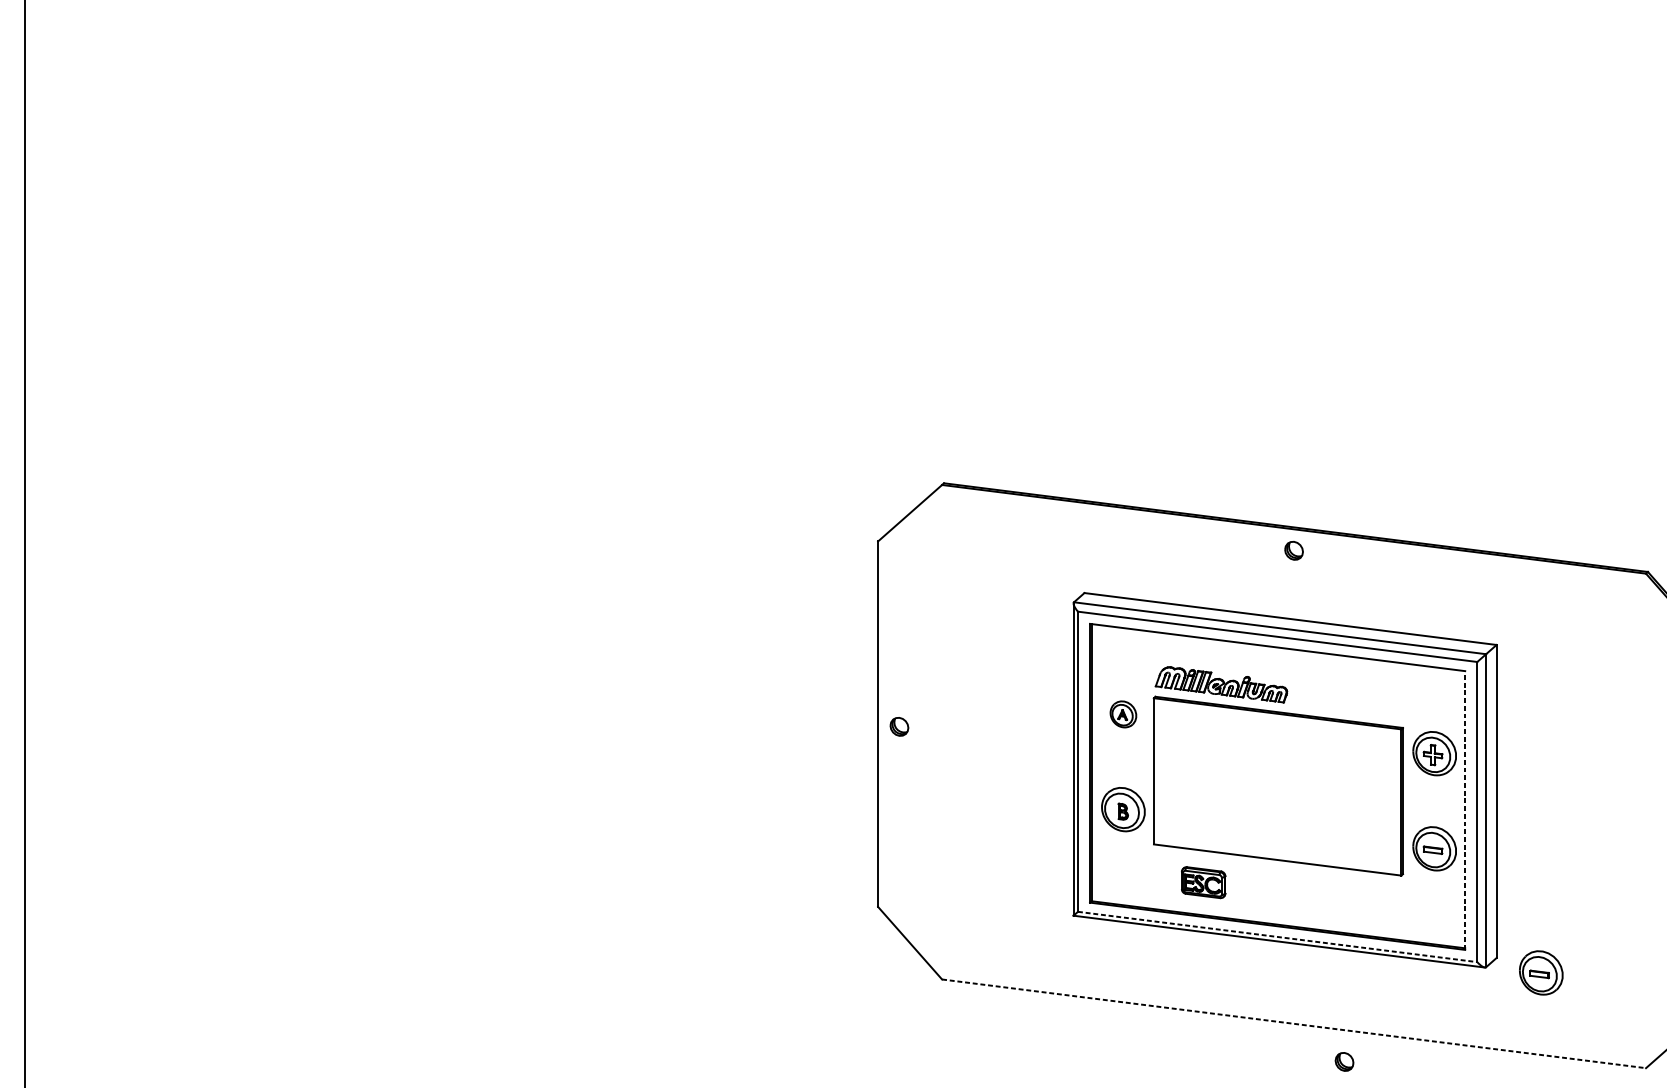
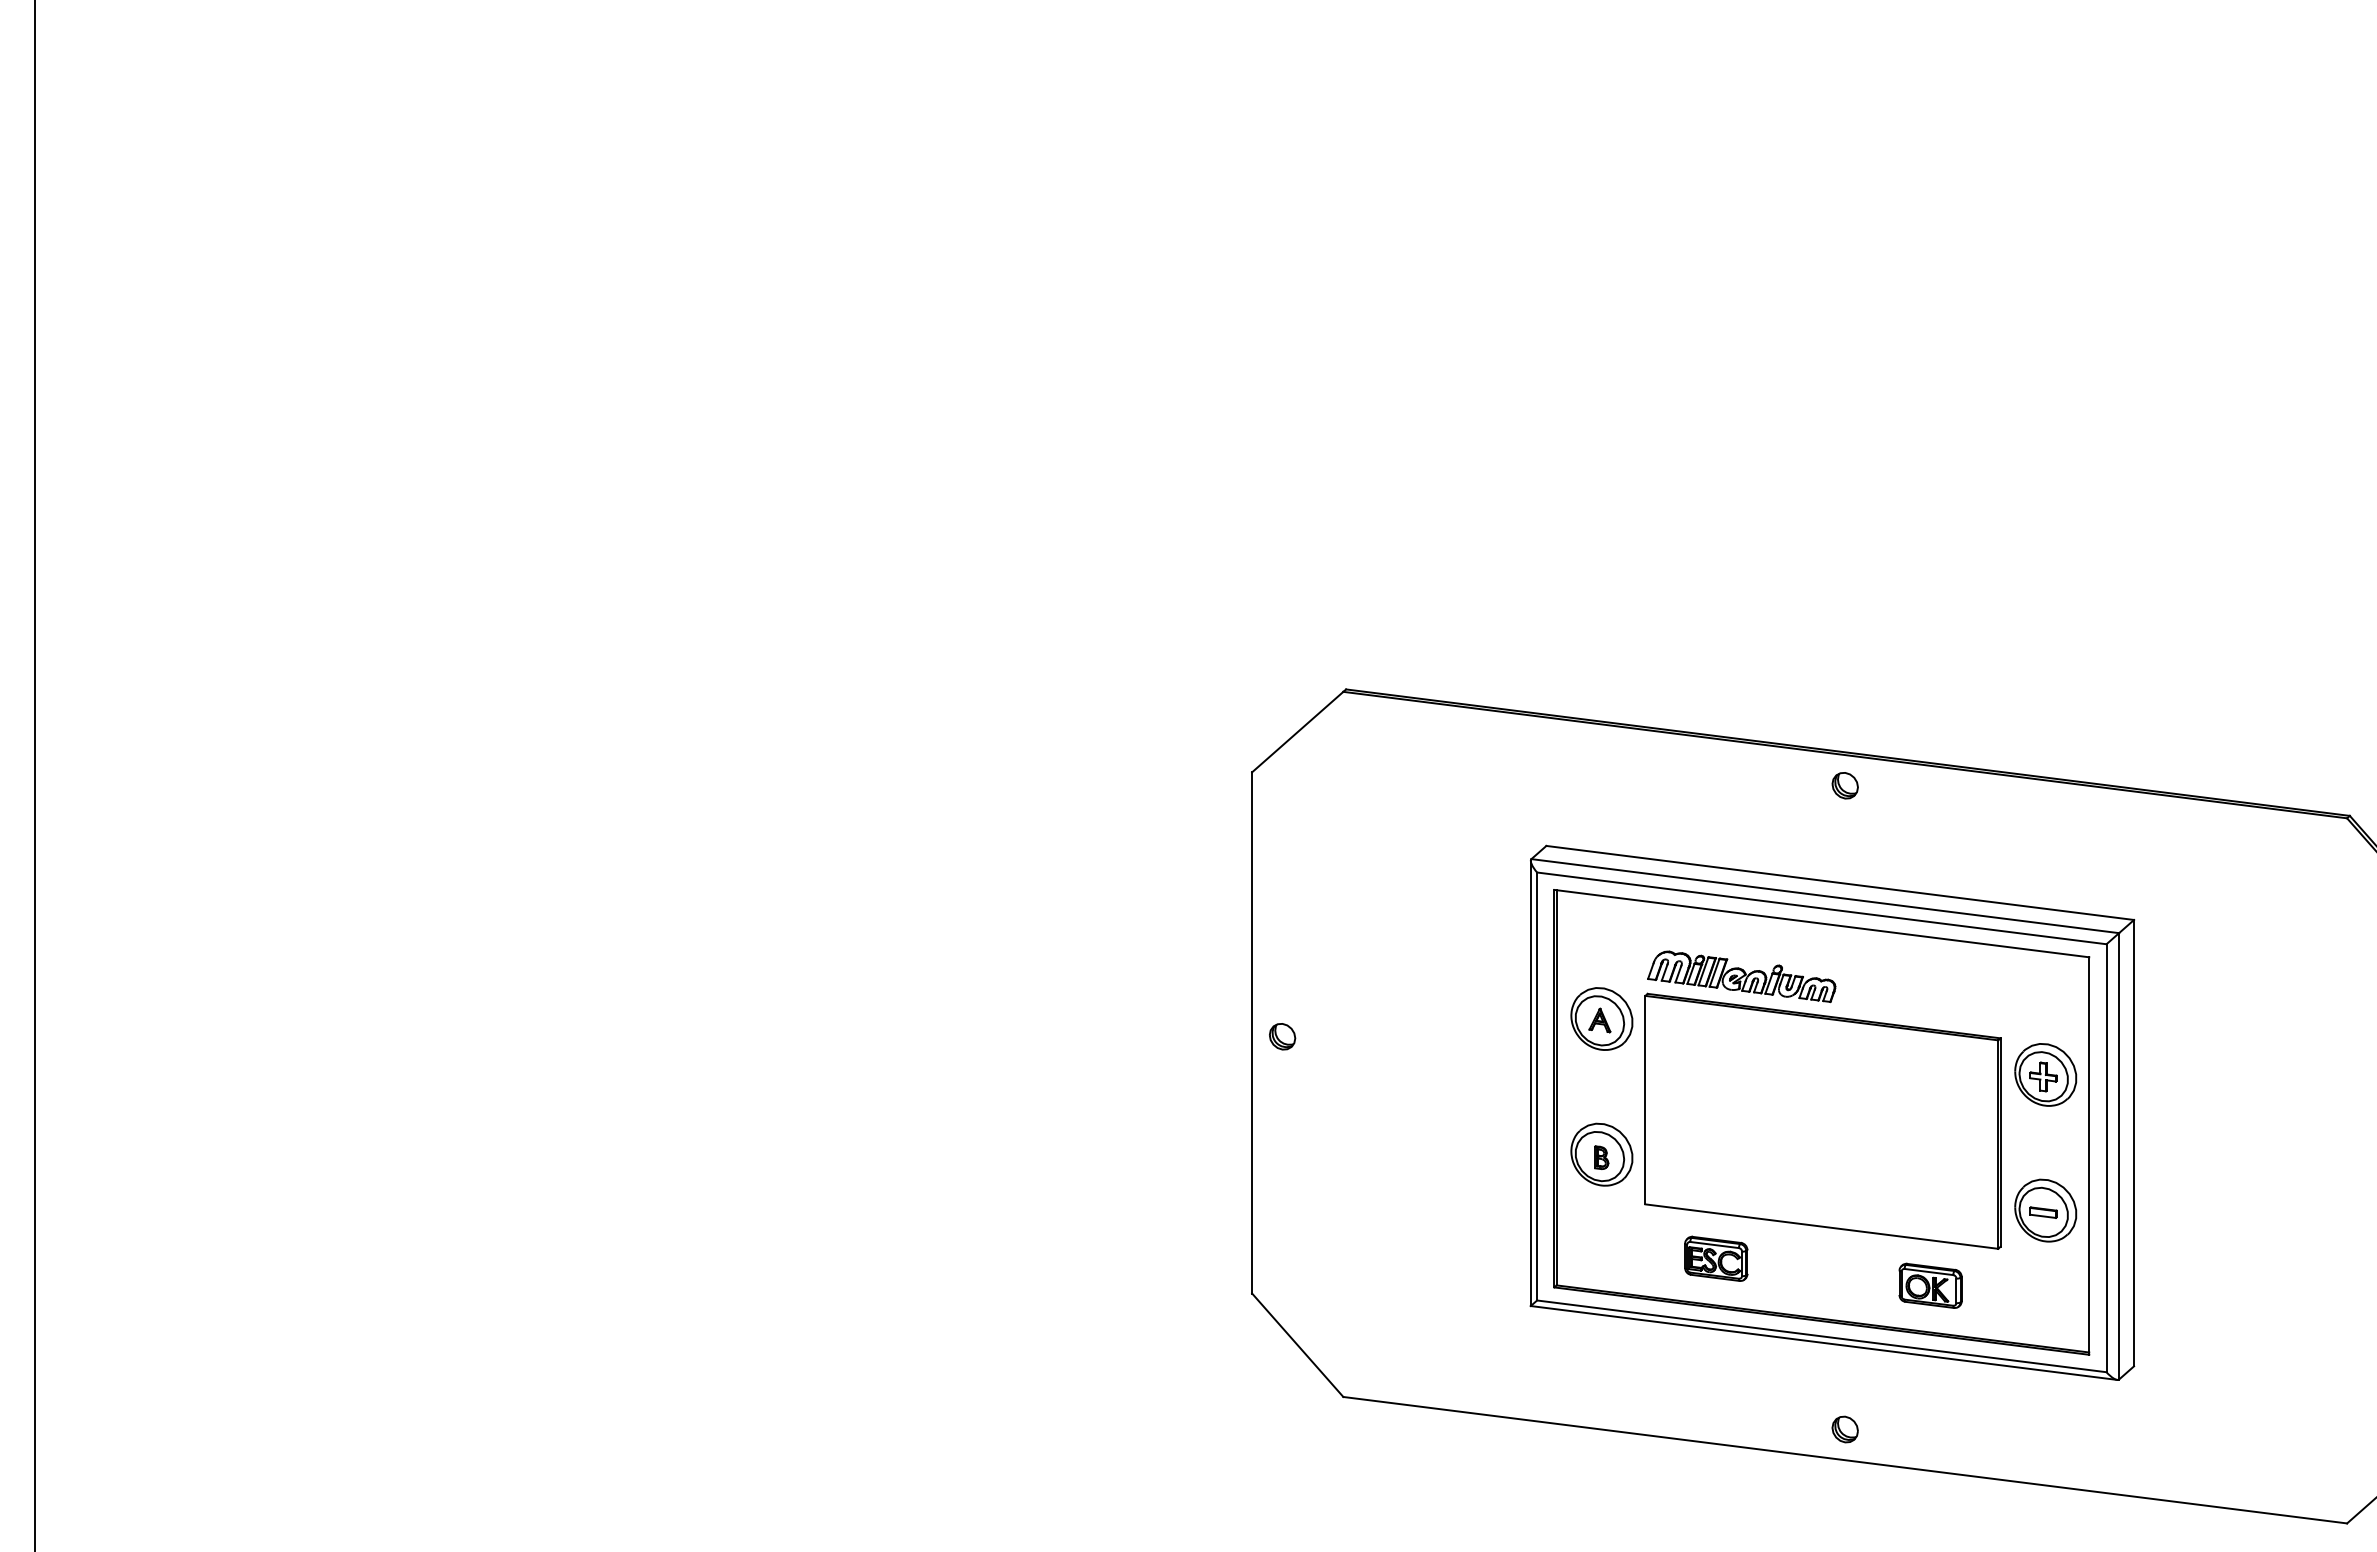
part: (1123, 714) -> (1601, 1018), size x1.67
line: (1465, 810) -> (2089, 1156), dashed -> solid
part: (1353, 901) -> (1930, 1285), added
line: (1277, 937) -> (1821, 1336), dashed -> solid
part: (1541, 972) -> (2197, 1387), removed
line: (1294, 1024) -> (1845, 1460), dashed -> solid
part: (1344, 1061) -> (1844, 1429), moved

